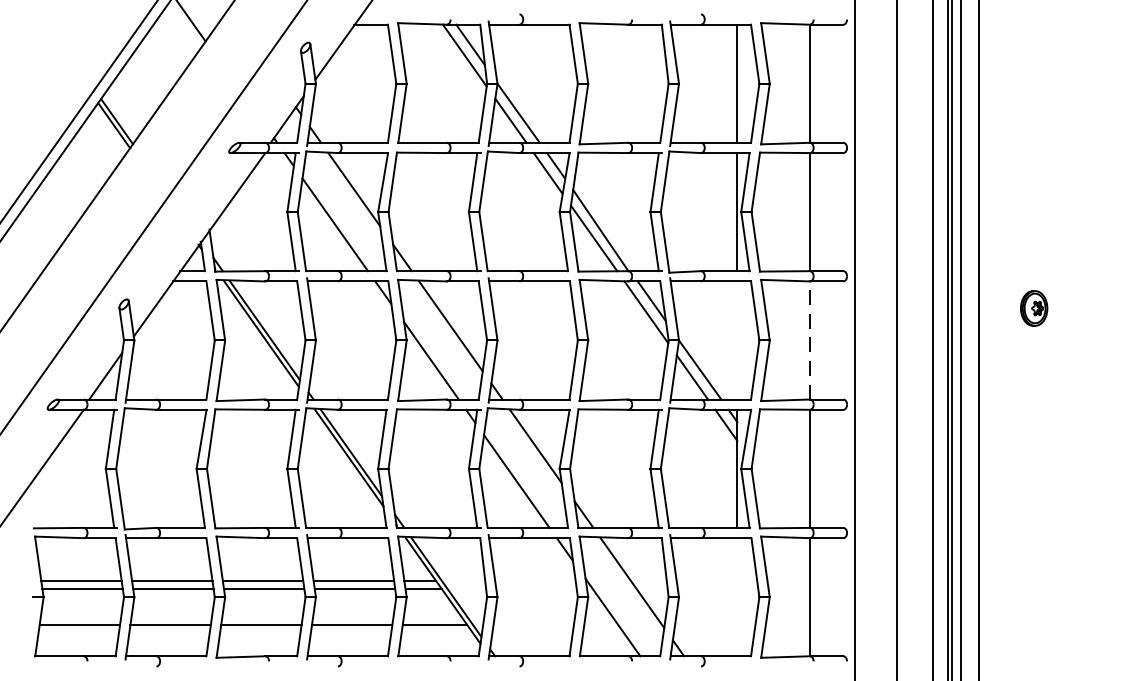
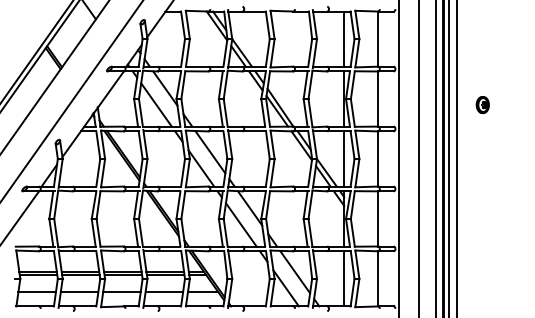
part: (1033, 307) -> (482, 104), moved
line: (737, 339) -> (344, 158), added
line: (810, 339) -> (378, 158), dashed -> solid
line: (737, 596) -> (344, 278), added

